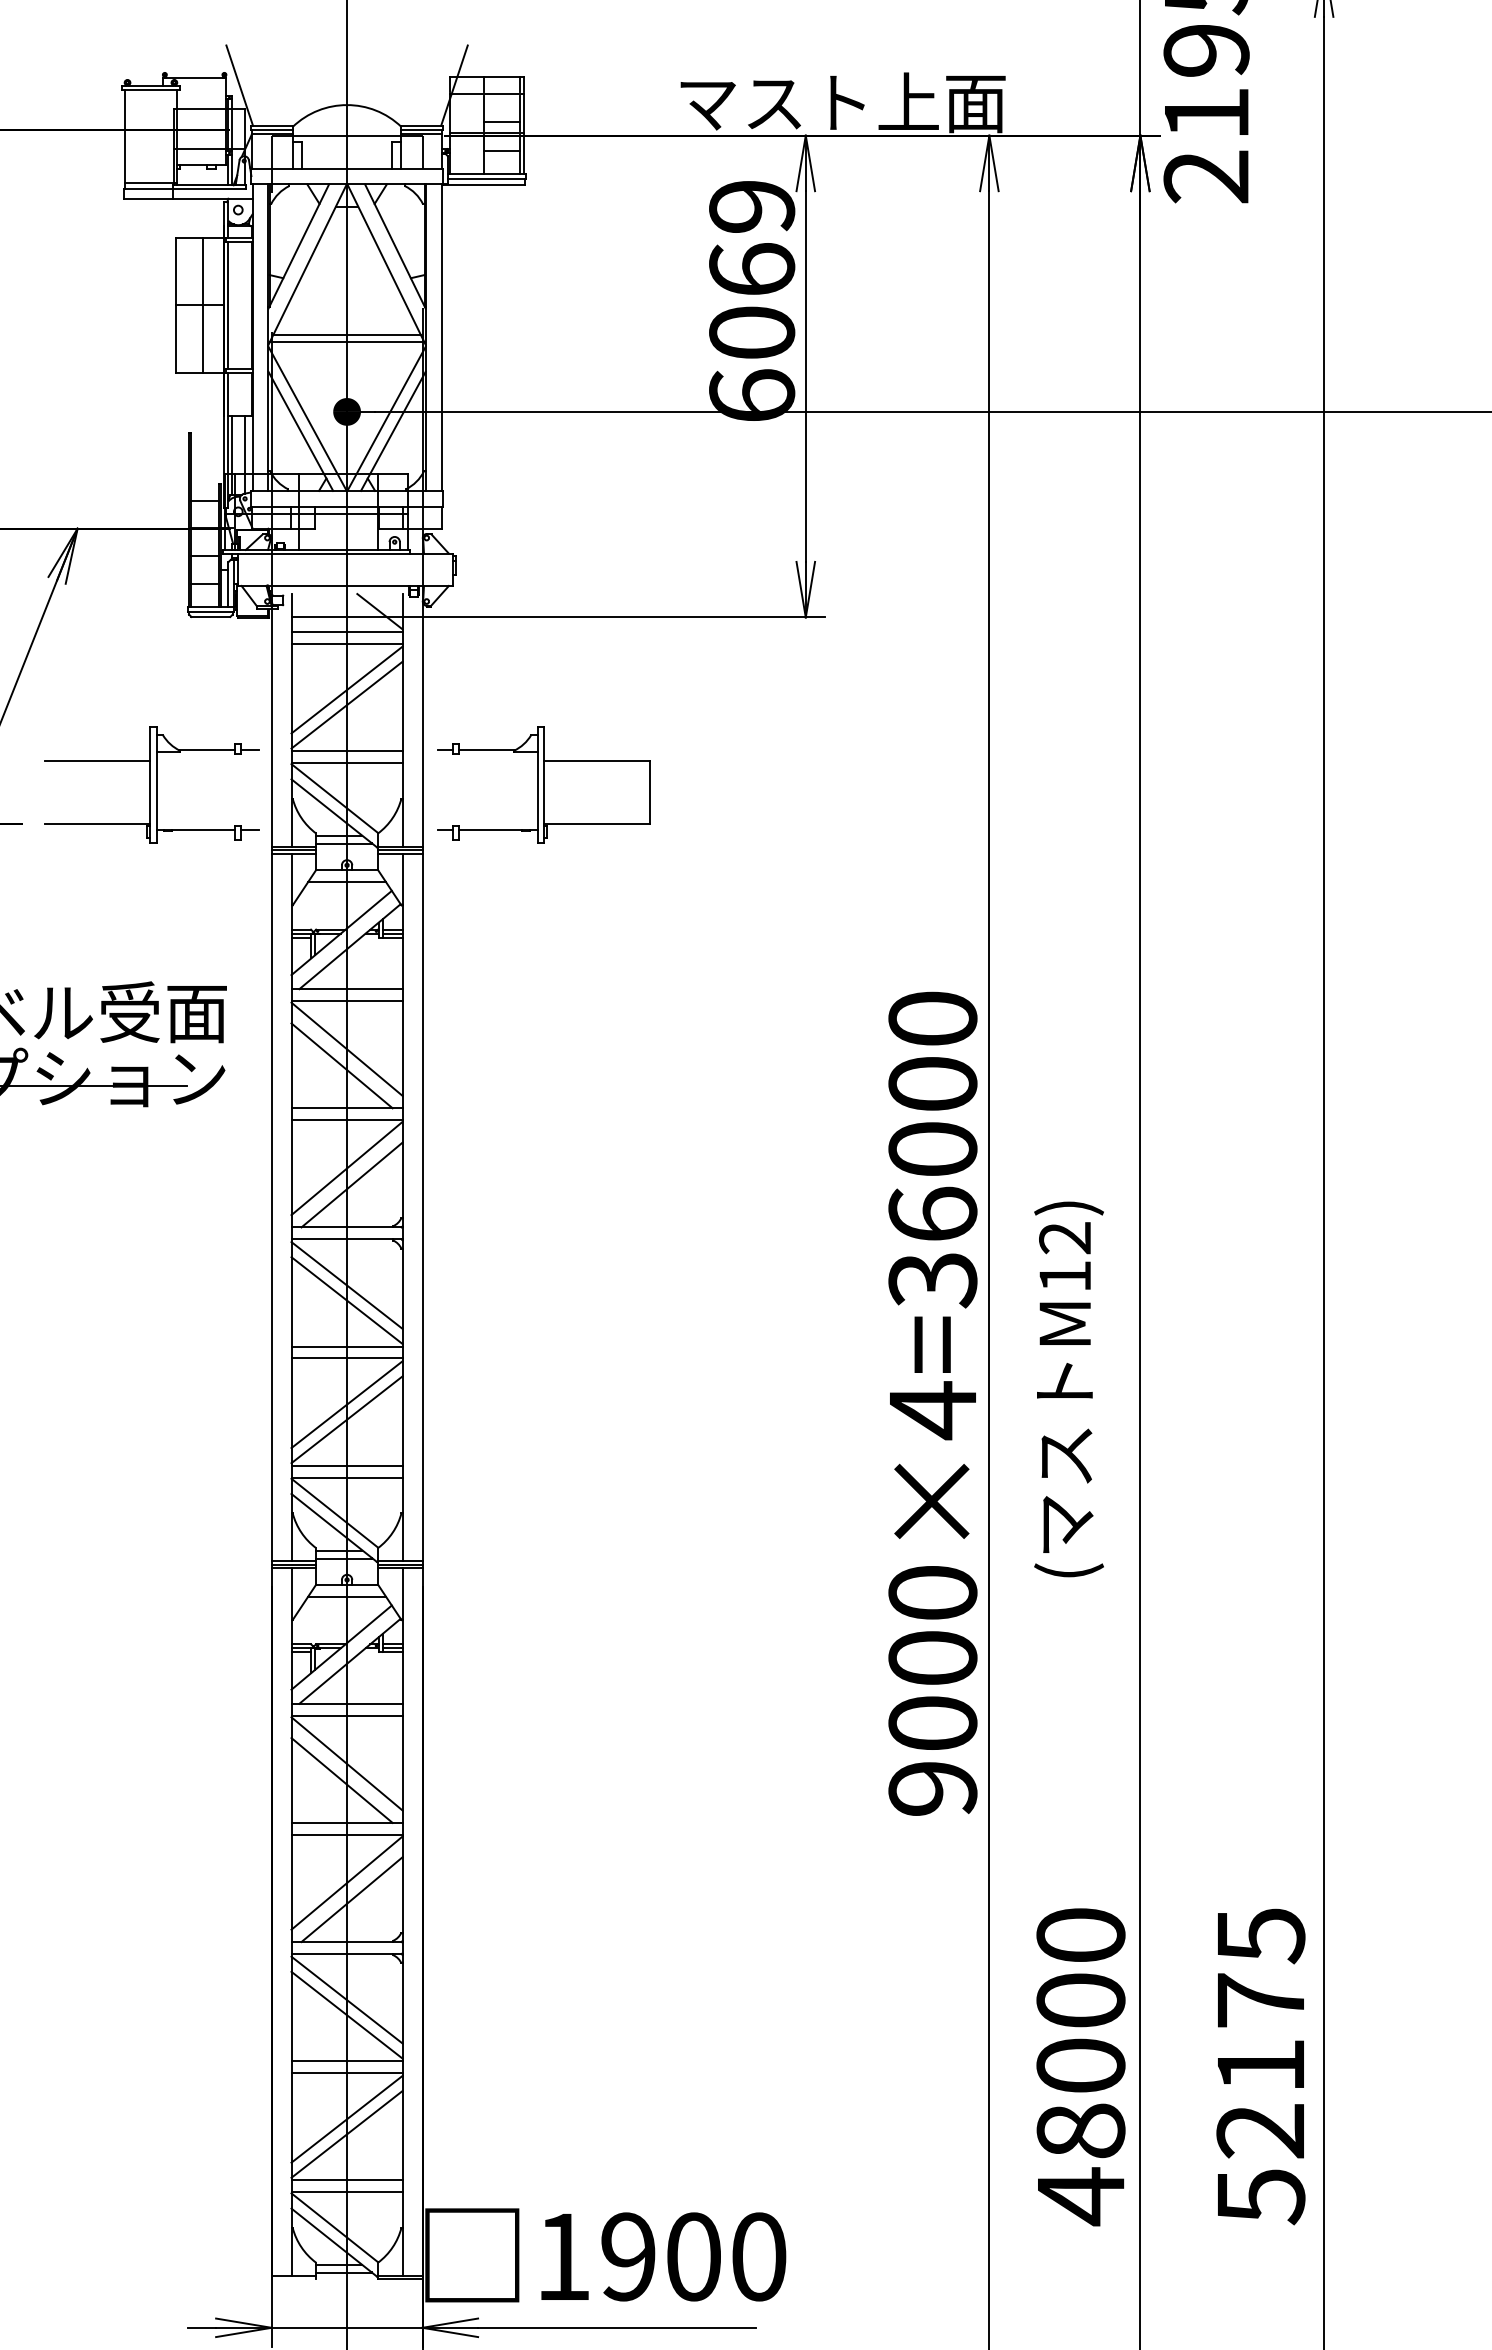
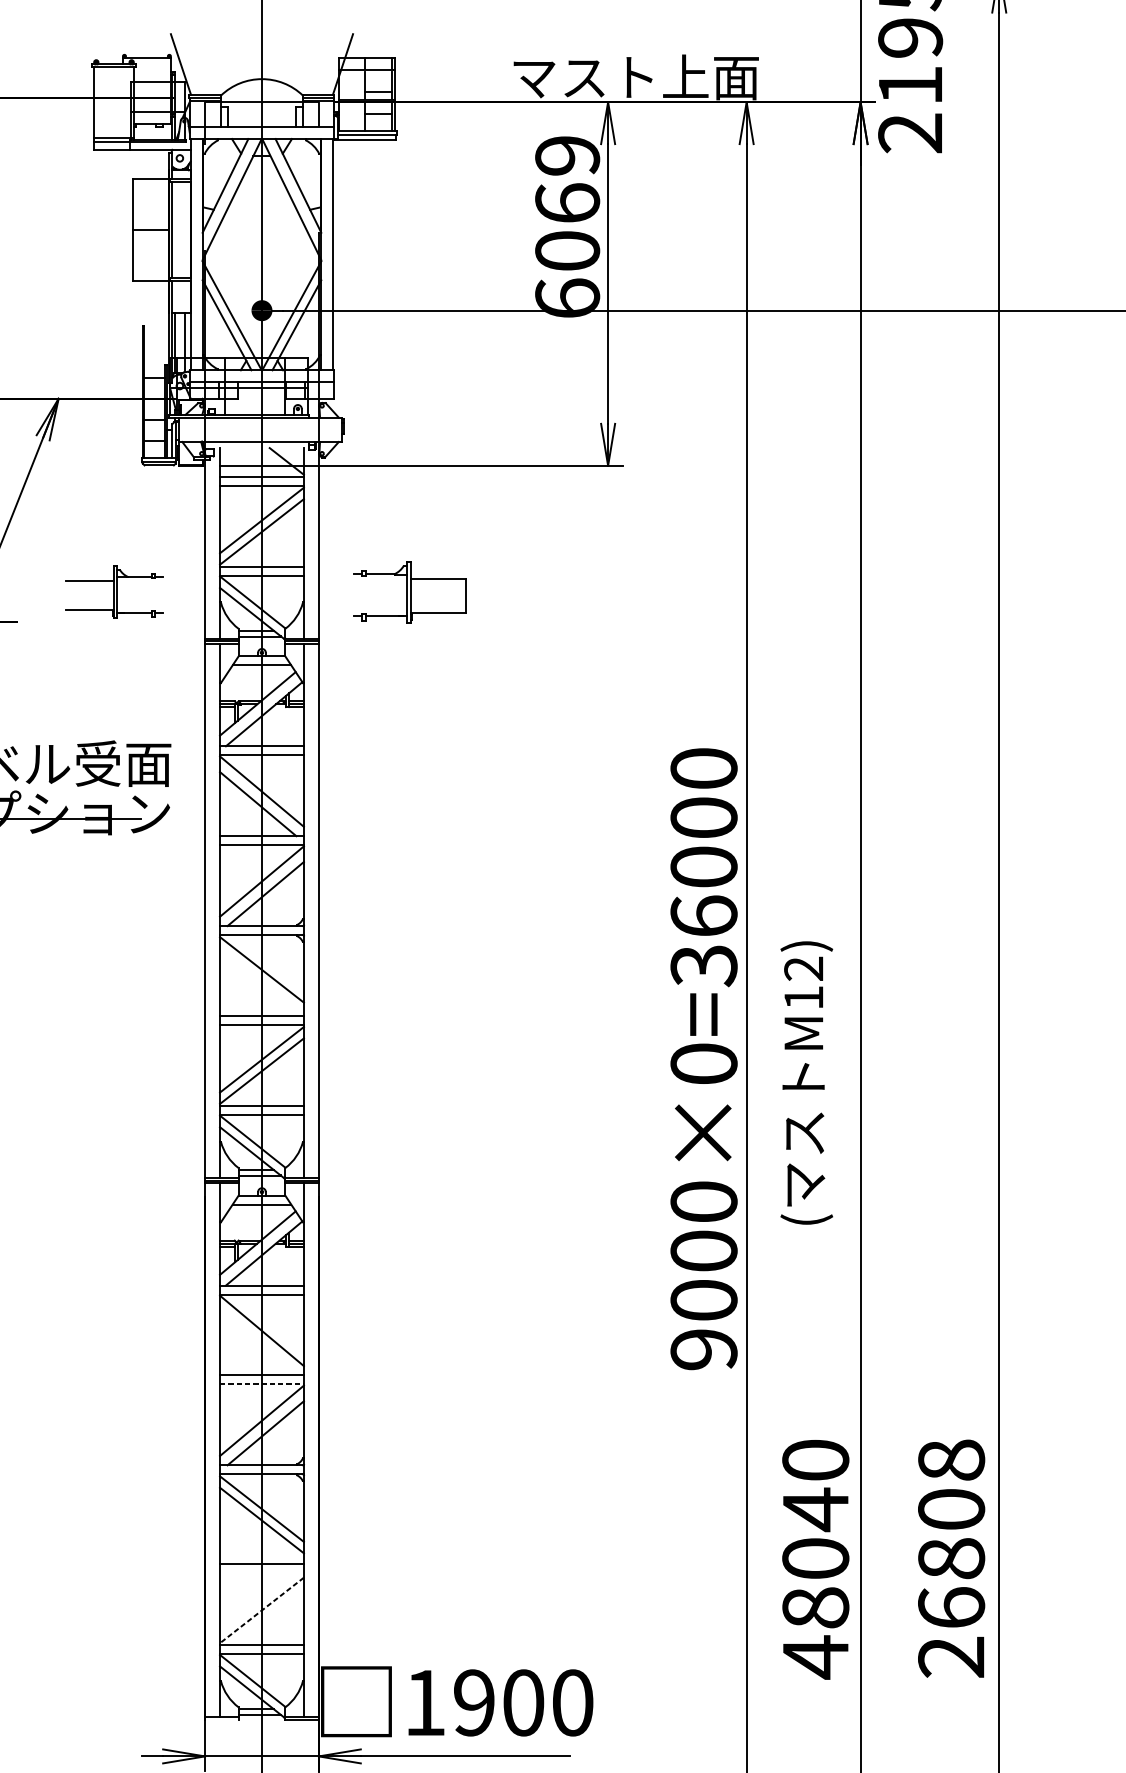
line: (202, 304) -> (152, 229), removed
line: (346, 334) -> (261, 252), removed
line: (346, 342) -> (261, 258), removed
part: (151, 784) -> (114, 591), size x0.6
part: (543, 784) -> (410, 591), size x0.7
line: (346, 1300) -> (261, 981), removed
text: (1068, 1389) -> (806, 1083), moved
text: (932, 1410) -> (703, 1064), 9000×4=36000 -> 9000×0=36000
line: (341, 1780) -> (257, 1343), removed
line: (347, 1834) -> (262, 1384), solid -> dashed
text: (1080, 2000) -> (815, 1509), 48000 -> 48040
line: (346, 2061) -> (261, 1555), removed
text: (1260, 2066) -> (951, 1559), 52175 -> 26808
line: (346, 2118) -> (261, 1598), removed
line: (347, 2134) -> (262, 1610), solid -> dashed

